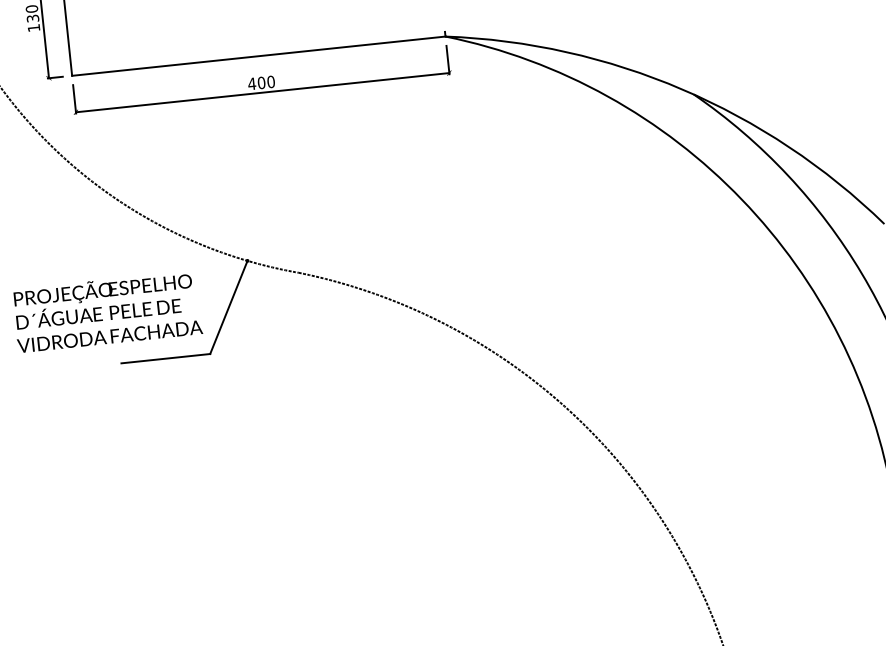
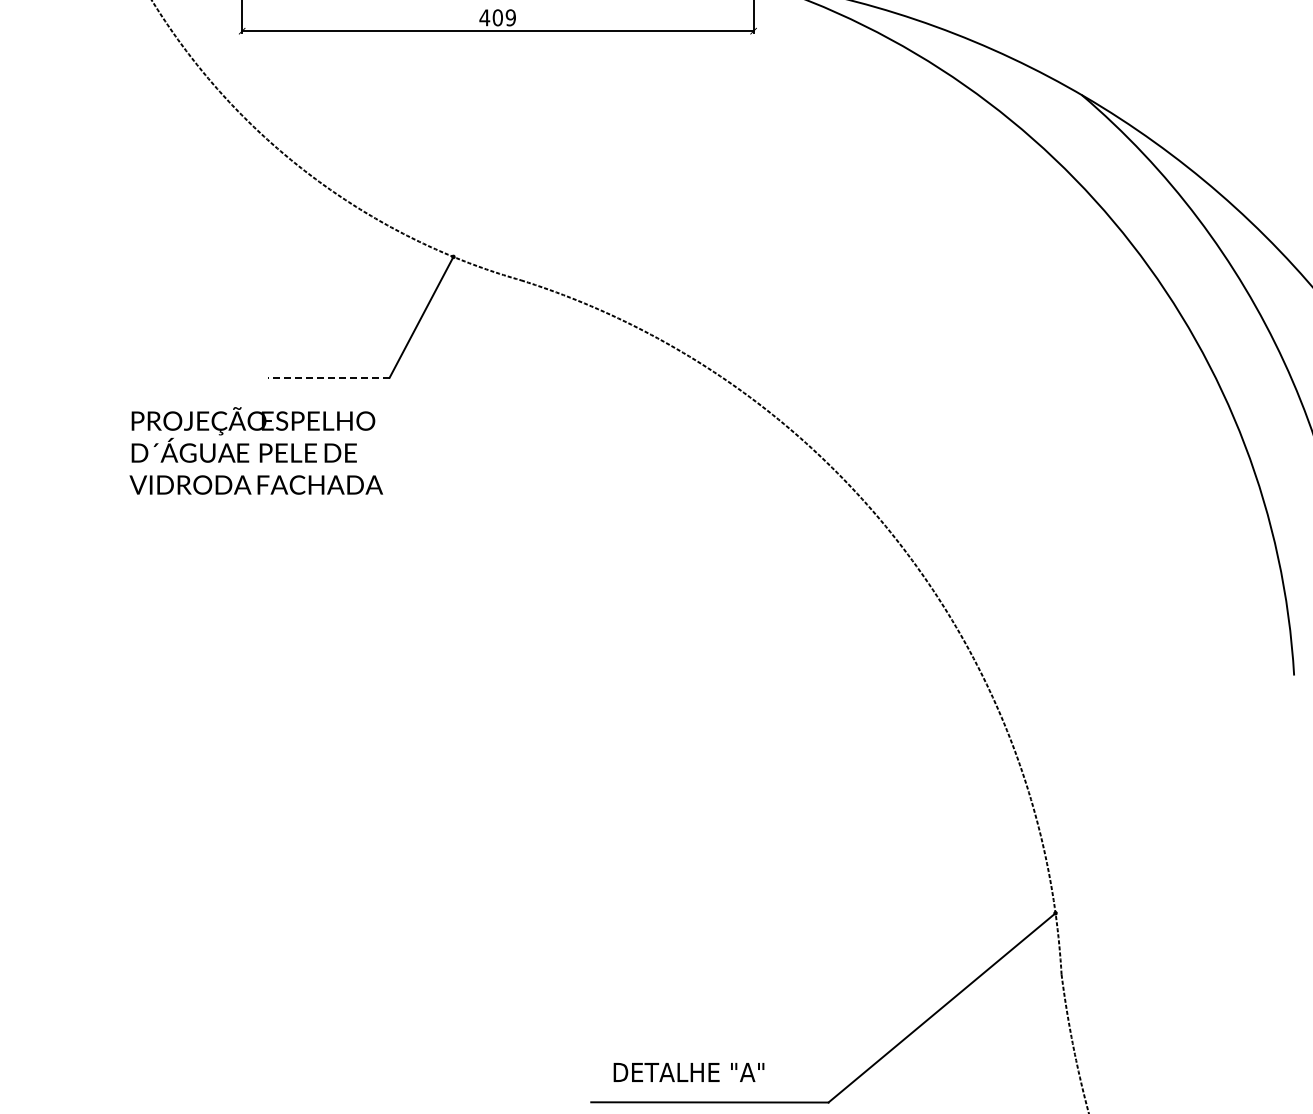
text: (270, 81) -> (510, 17), 400 -> 409
text: (107, 311) -> (256, 450), moved
line: (165, 358) -> (328, 377), solid -> dashed

